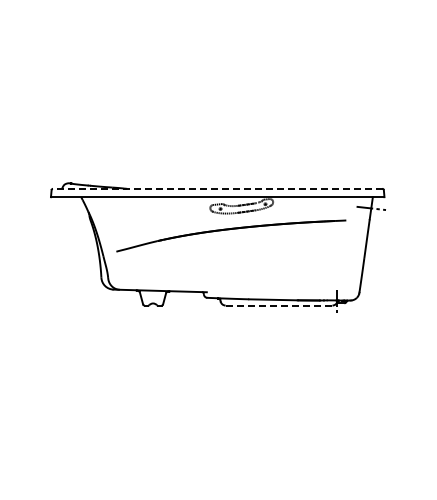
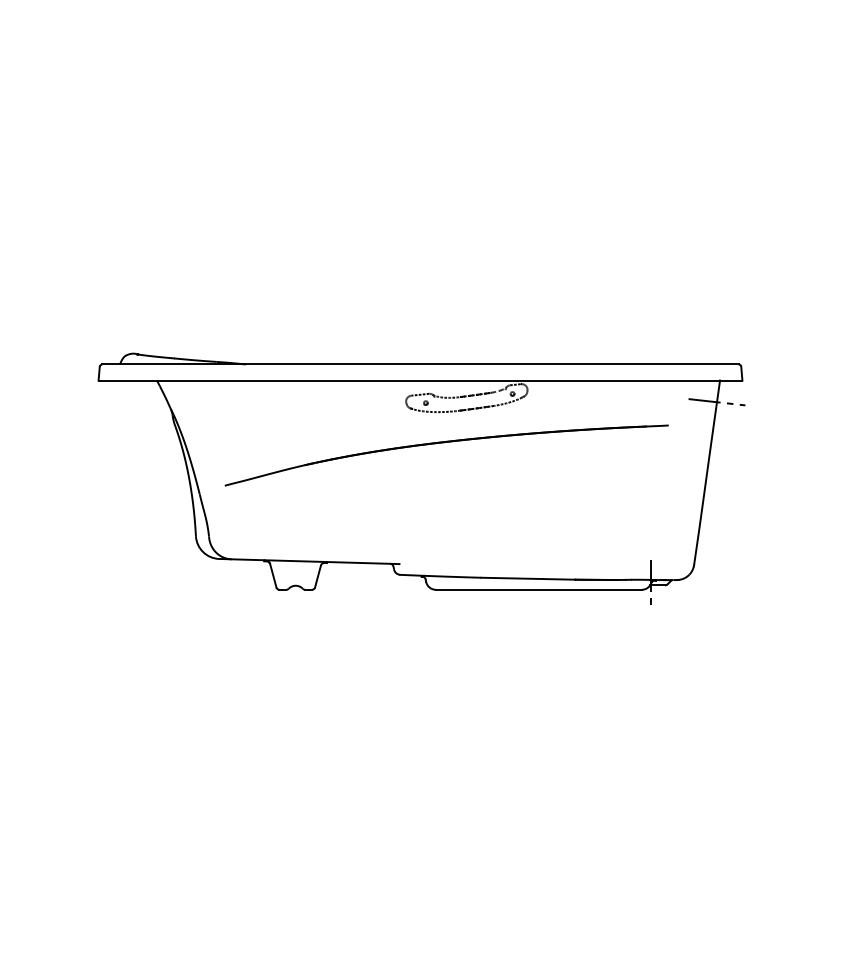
line: (217, 188) -> (420, 363), dashed -> solid
line: (279, 305) -> (539, 589), dashed -> solid

